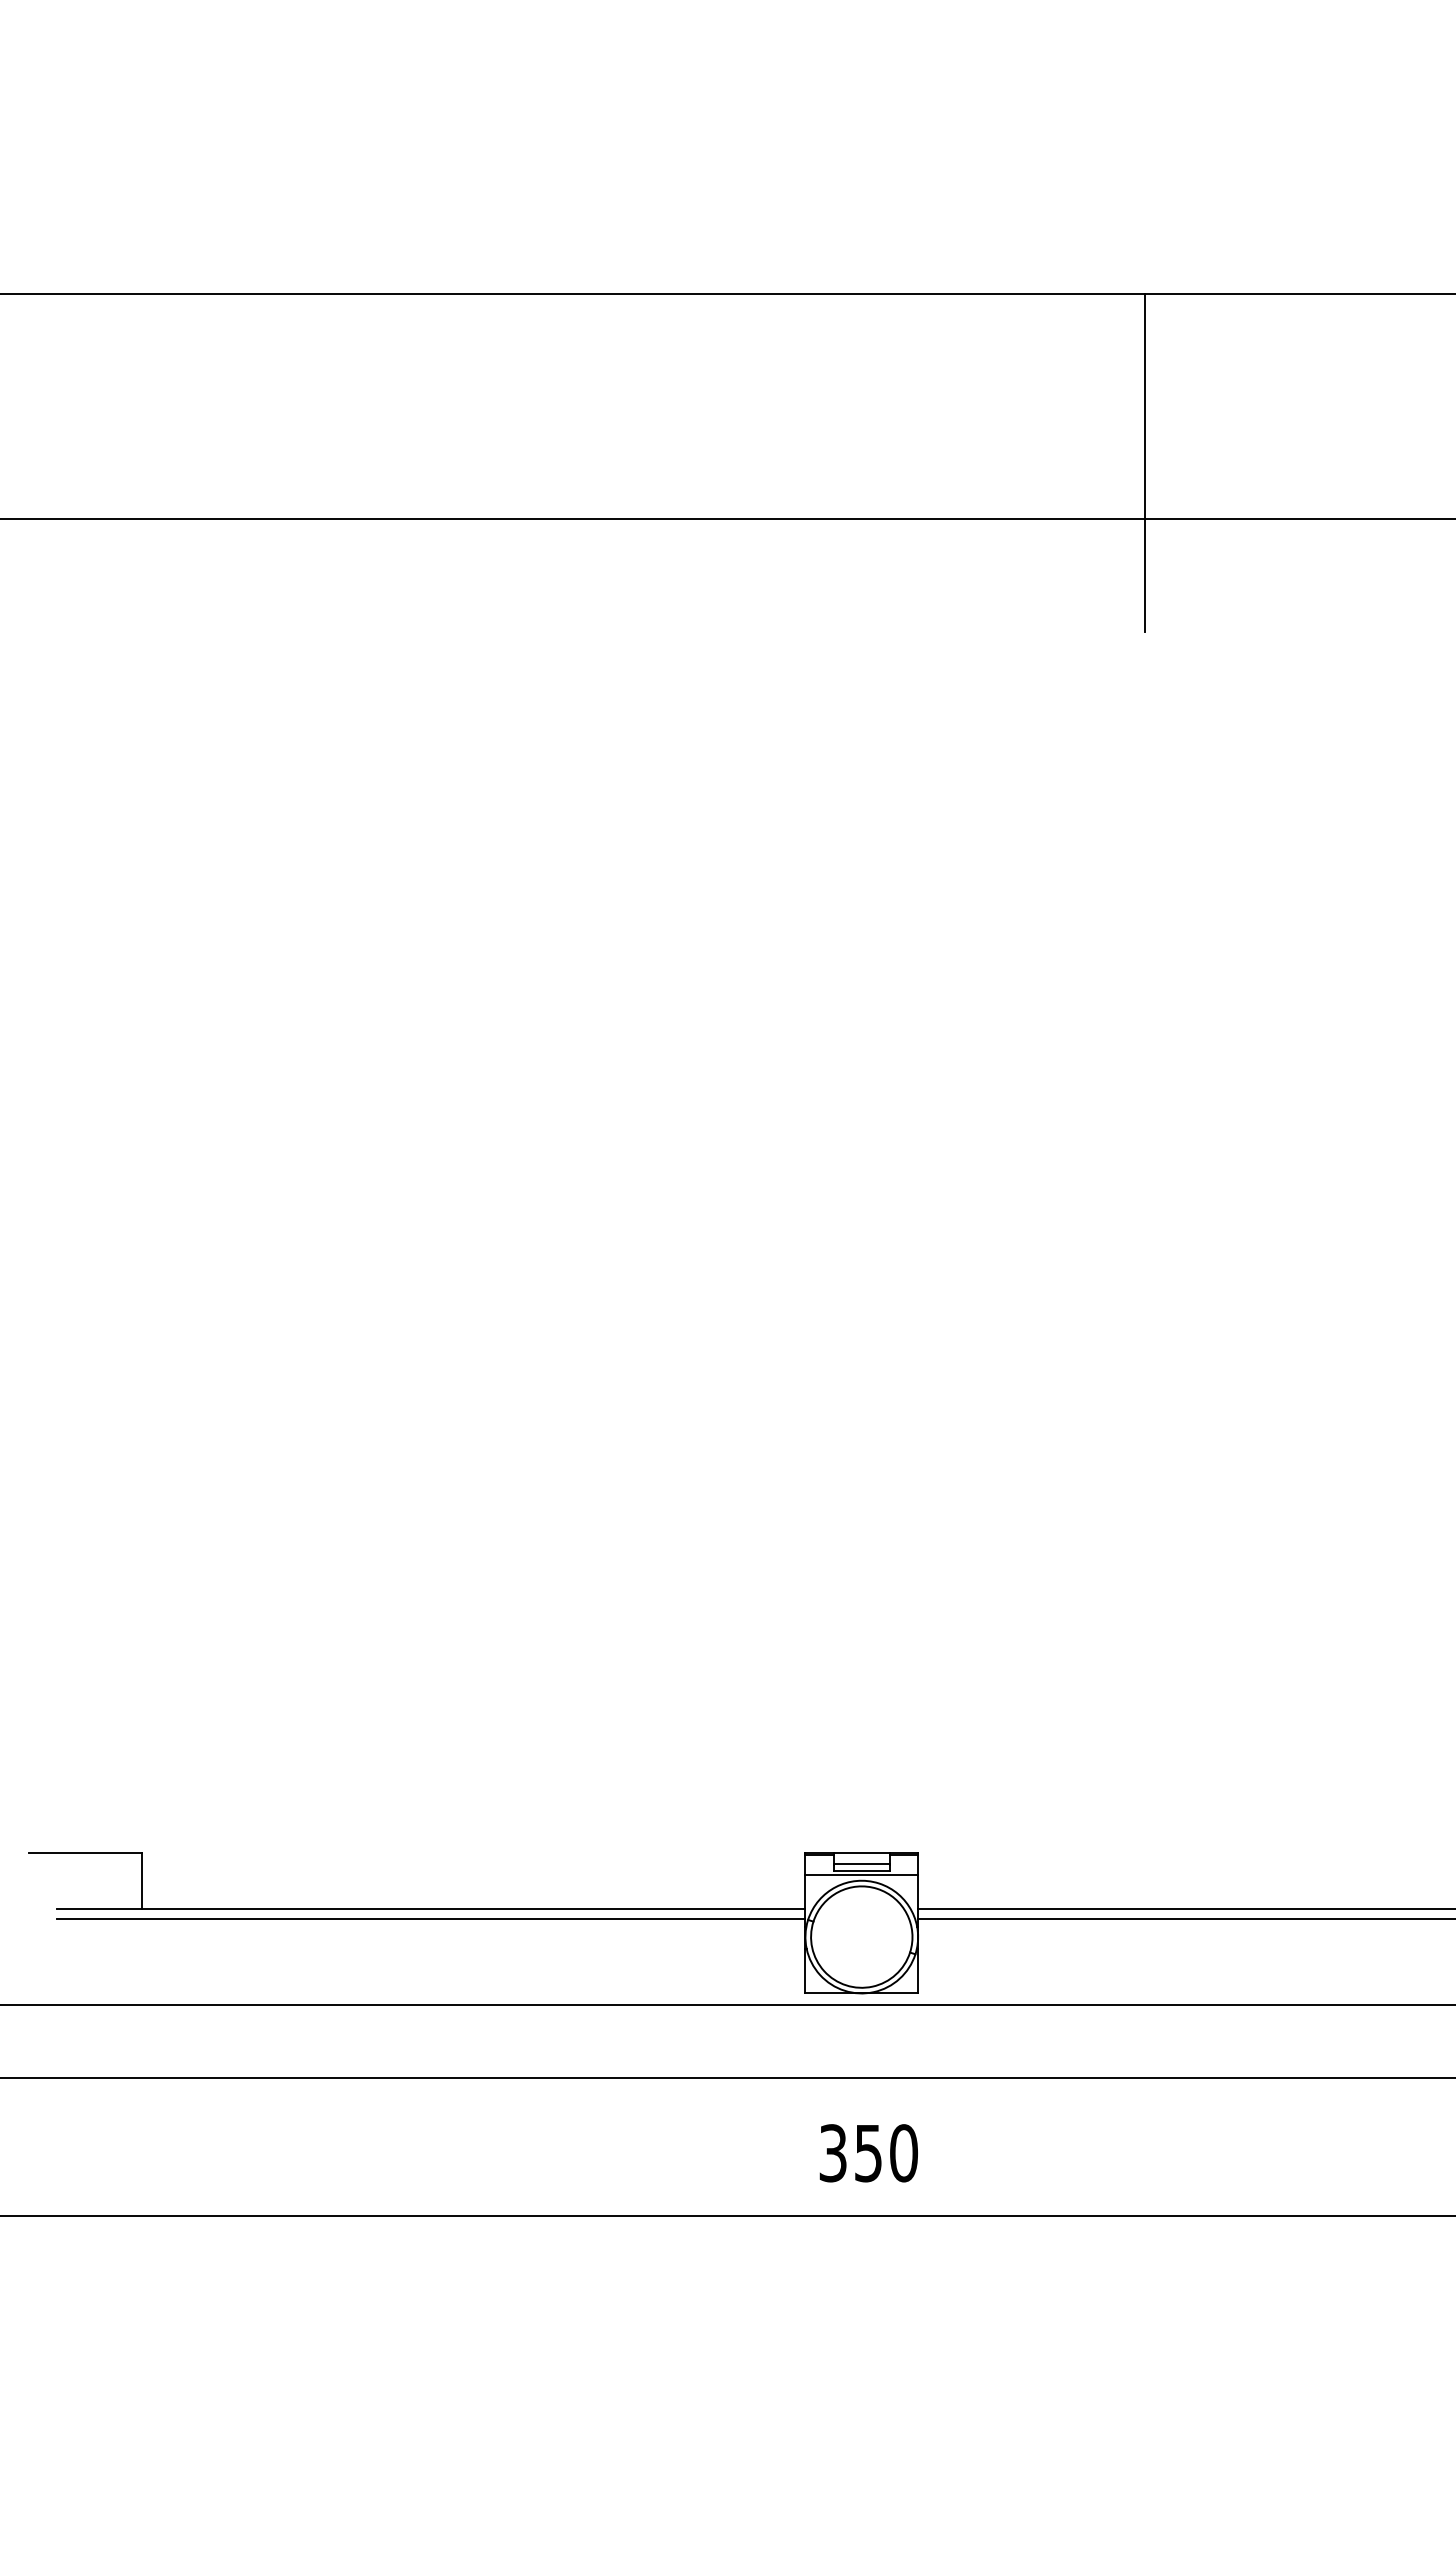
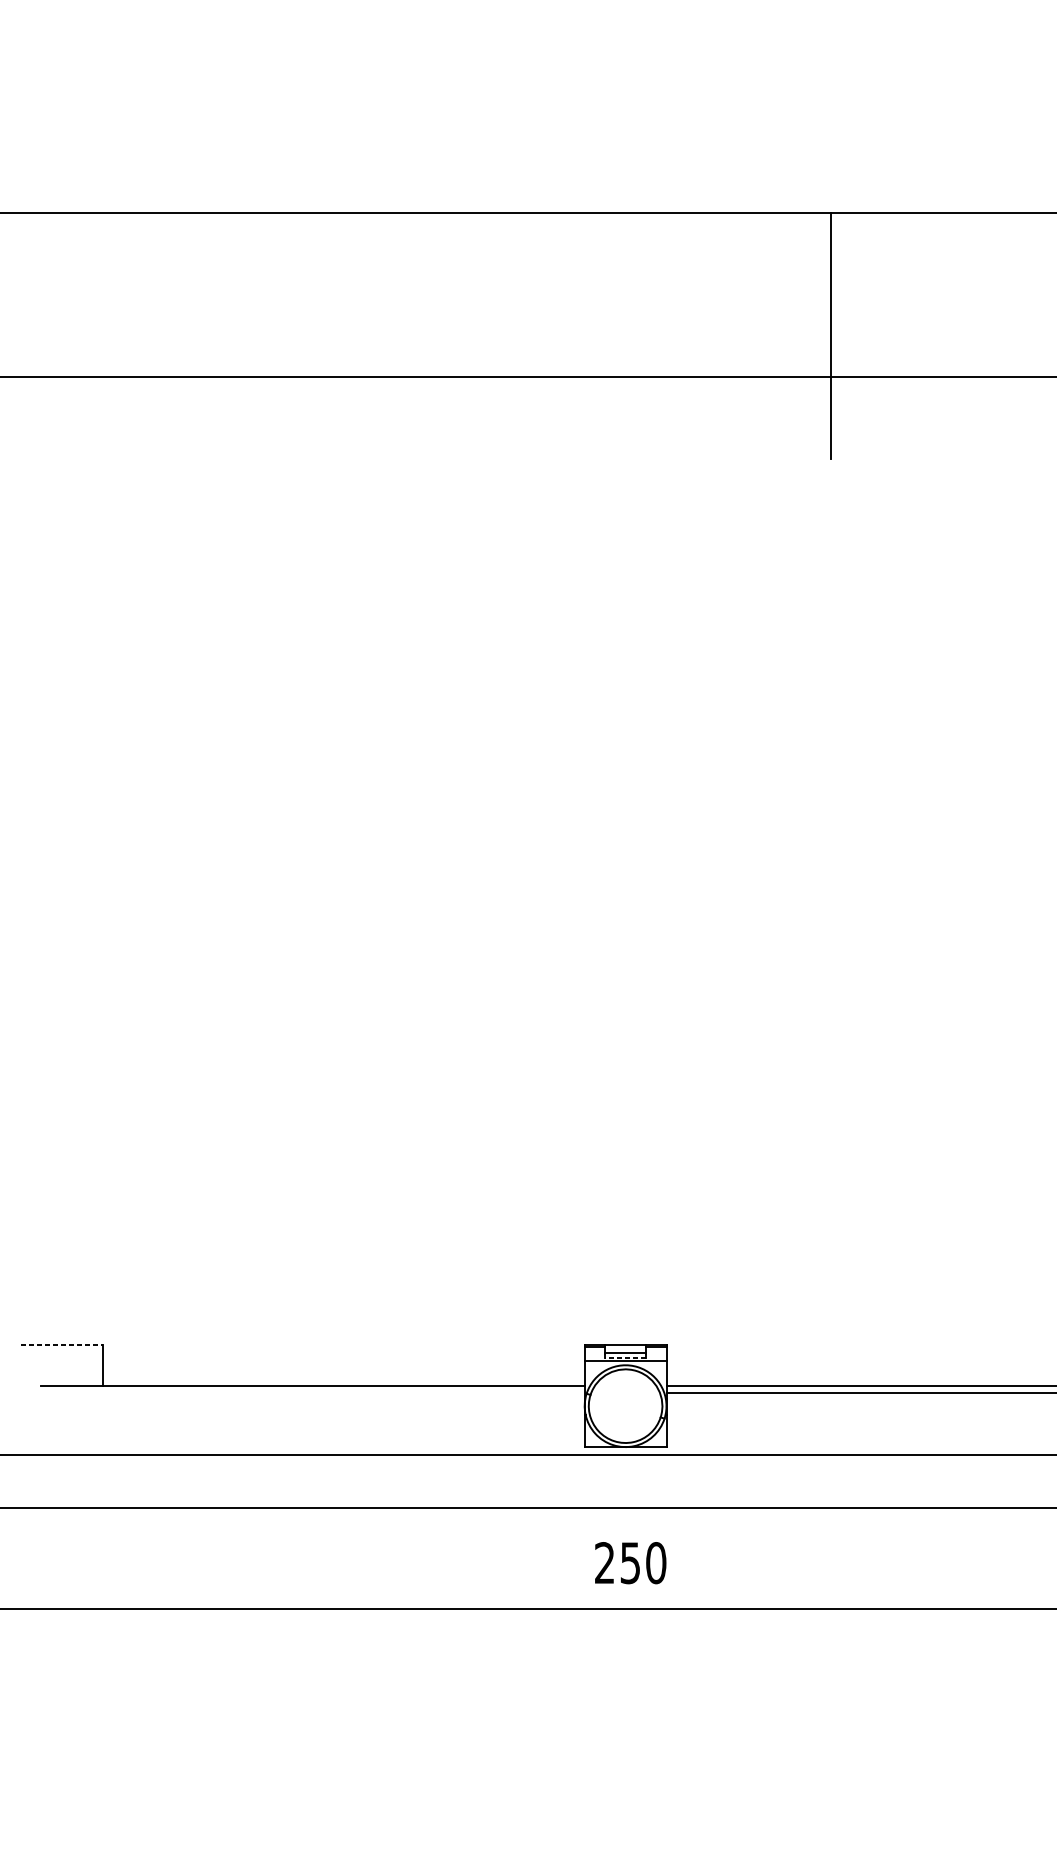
line: (85, 1852) -> (62, 1344), solid -> dashed
line: (861, 1870) -> (625, 1357), solid -> dashed
line: (430, 1918) -> (312, 1392), removed
text: (832, 2153) -> (604, 1563), 350 -> 250

